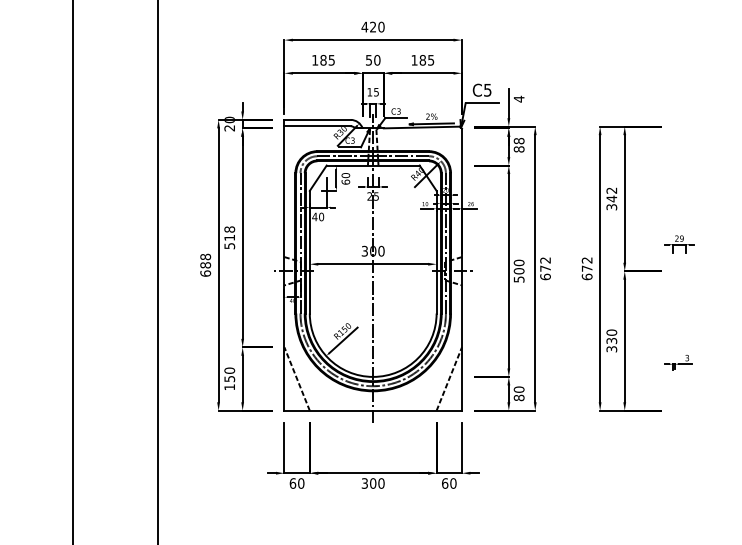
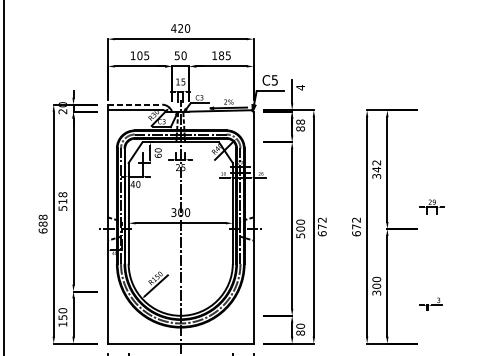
text: (323, 60) -> (139, 55), 185 -> 105
line: (318, 119) -> (135, 104), solid -> dashed
text: (611, 340) -> (376, 285), 330 -> 300
line: (296, 378) -> (117, 317), removed
line: (448, 378) -> (242, 317), removed

